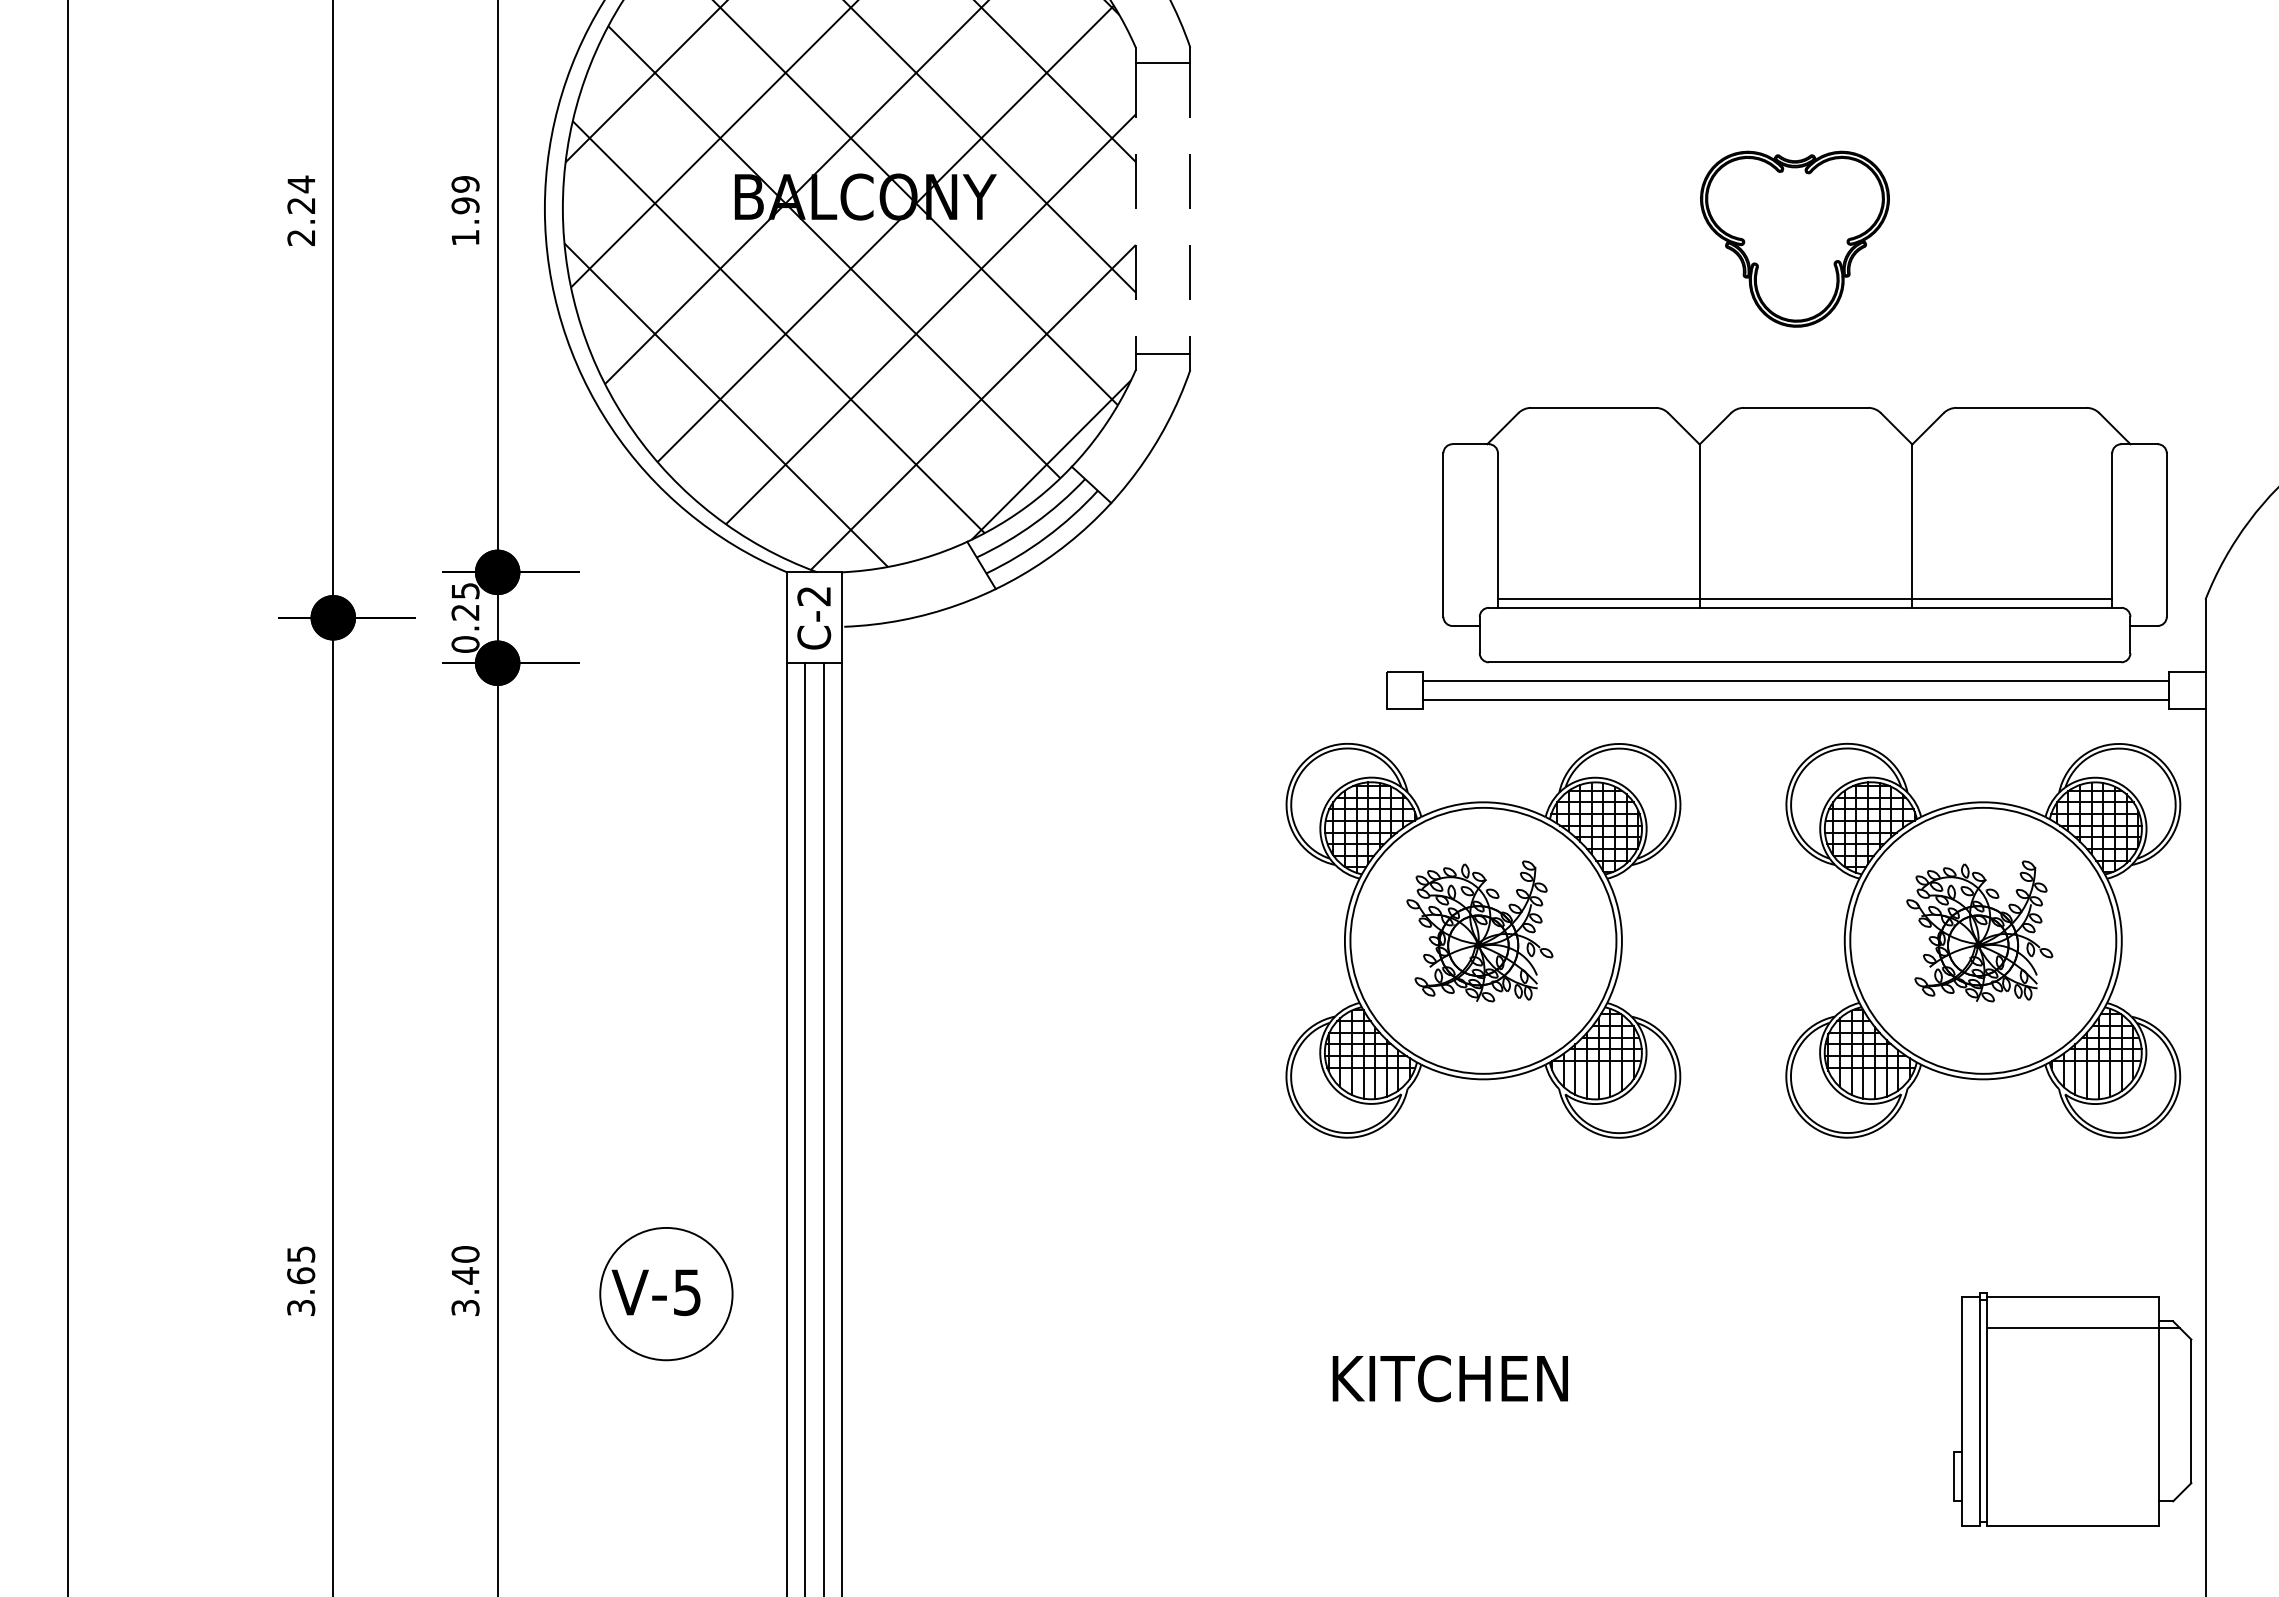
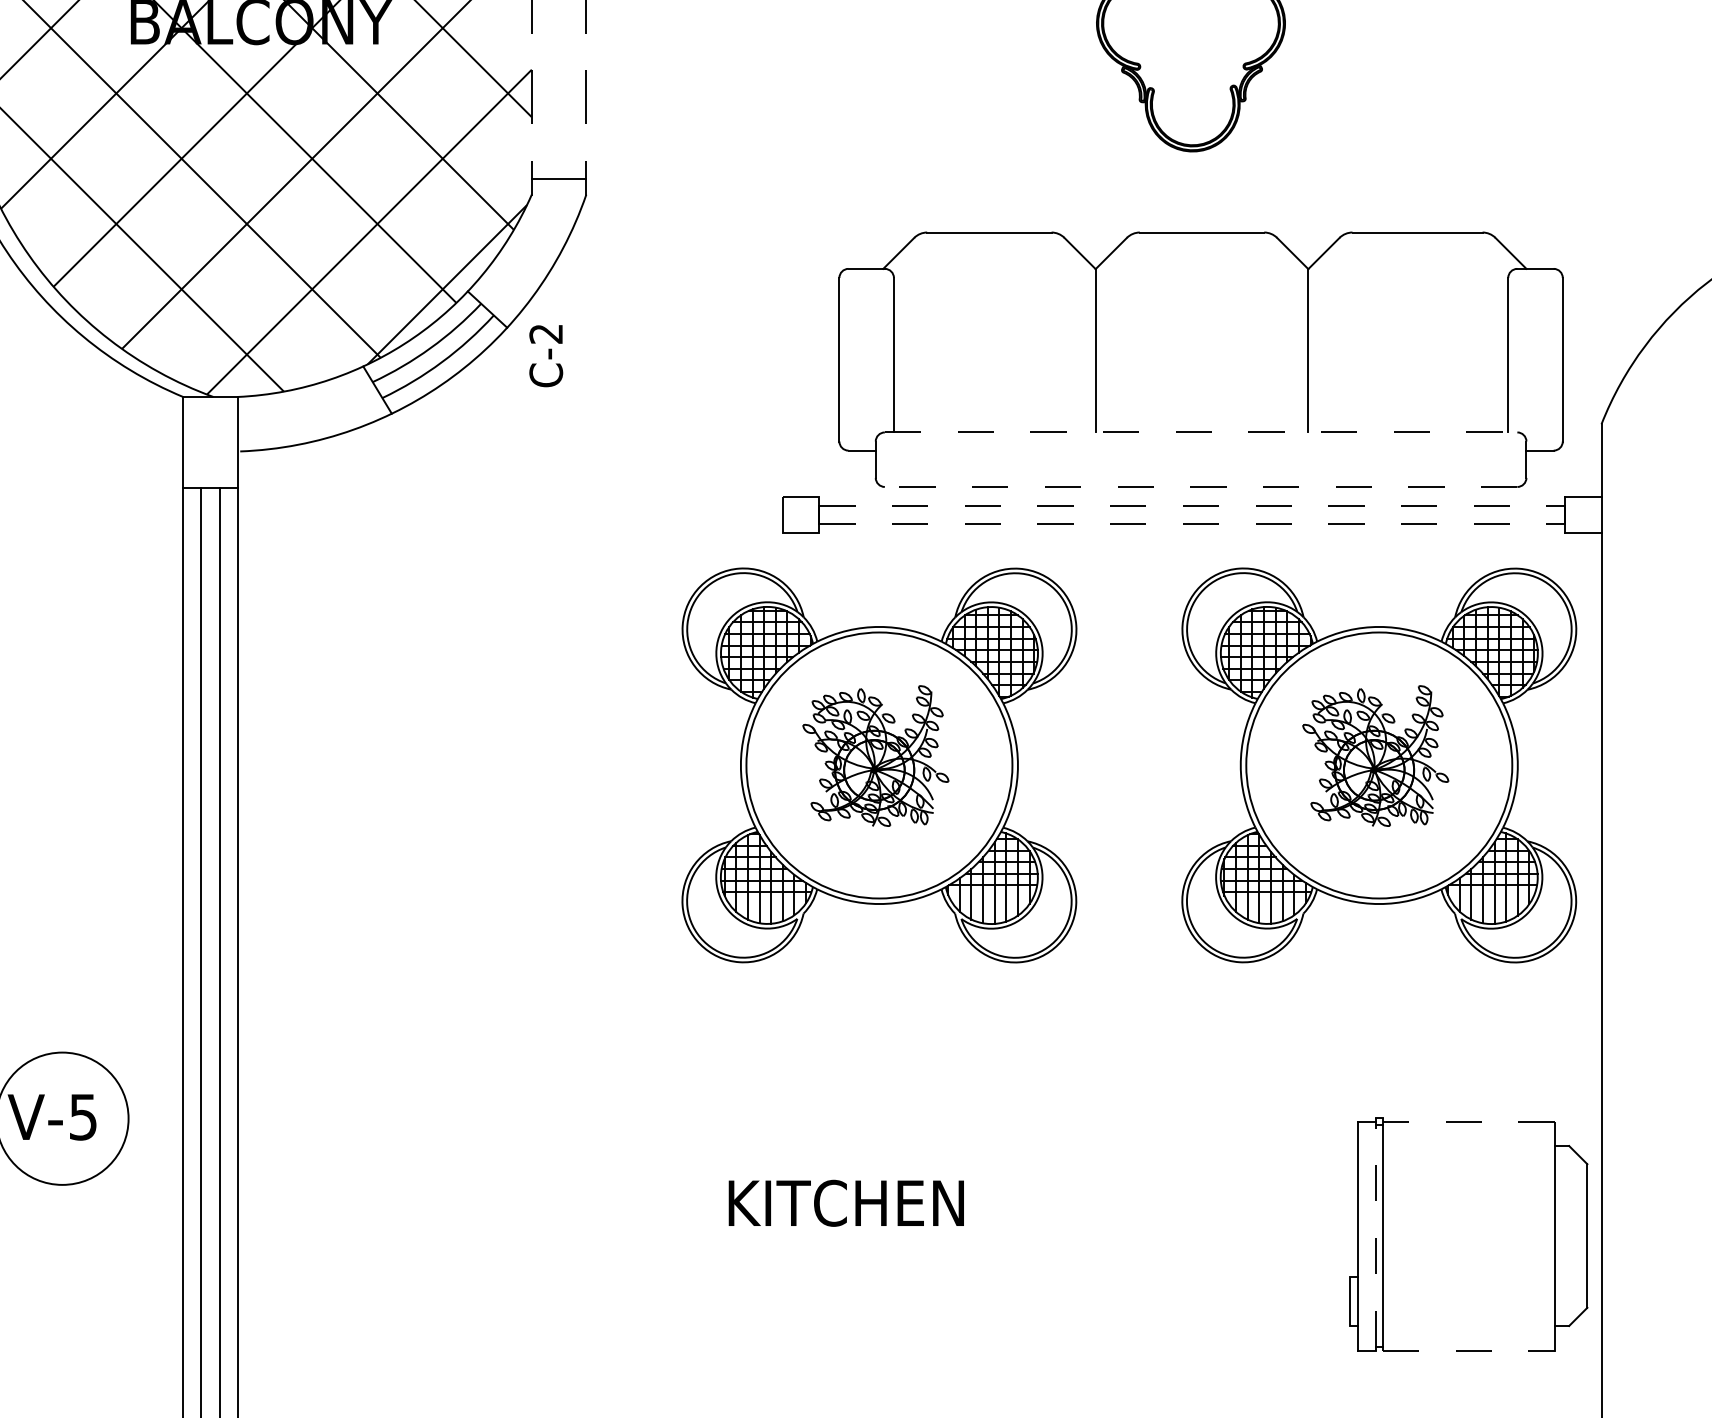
line: (1804, 598) -> (1200, 423), removed
line: (1805, 607) -> (1201, 432), solid -> dashed
text: (814, 618) -> (546, 356), moved
line: (1804, 662) -> (1200, 487), solid -> dashed
line: (1796, 681) -> (1192, 506), solid -> dashed
line: (1796, 699) -> (1192, 524), solid -> dashed
line: (2072, 1296) -> (1468, 1121), solid -> dashed
line: (2083, 1328) -> (1479, 1153), removed
line: (1979, 1411) -> (1375, 1236), solid -> dashed
line: (2072, 1525) -> (1468, 1350), solid -> dashed

